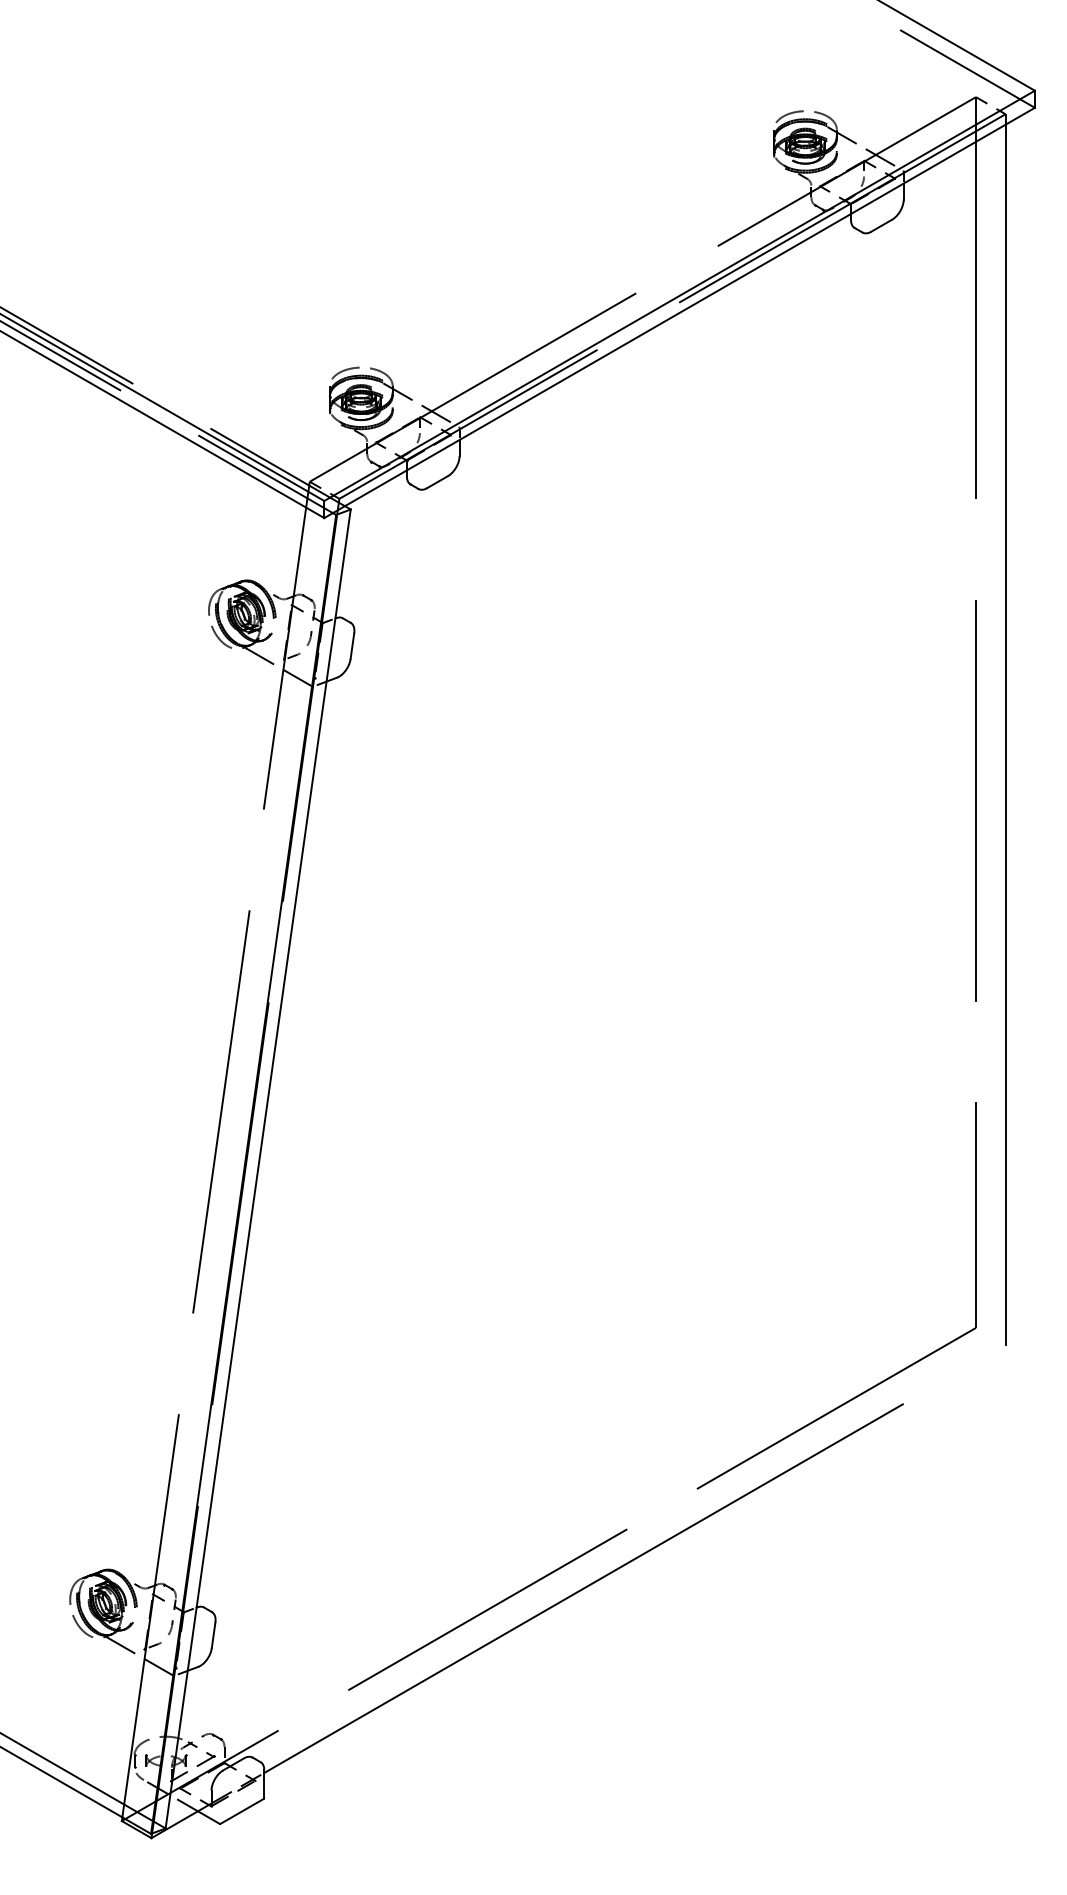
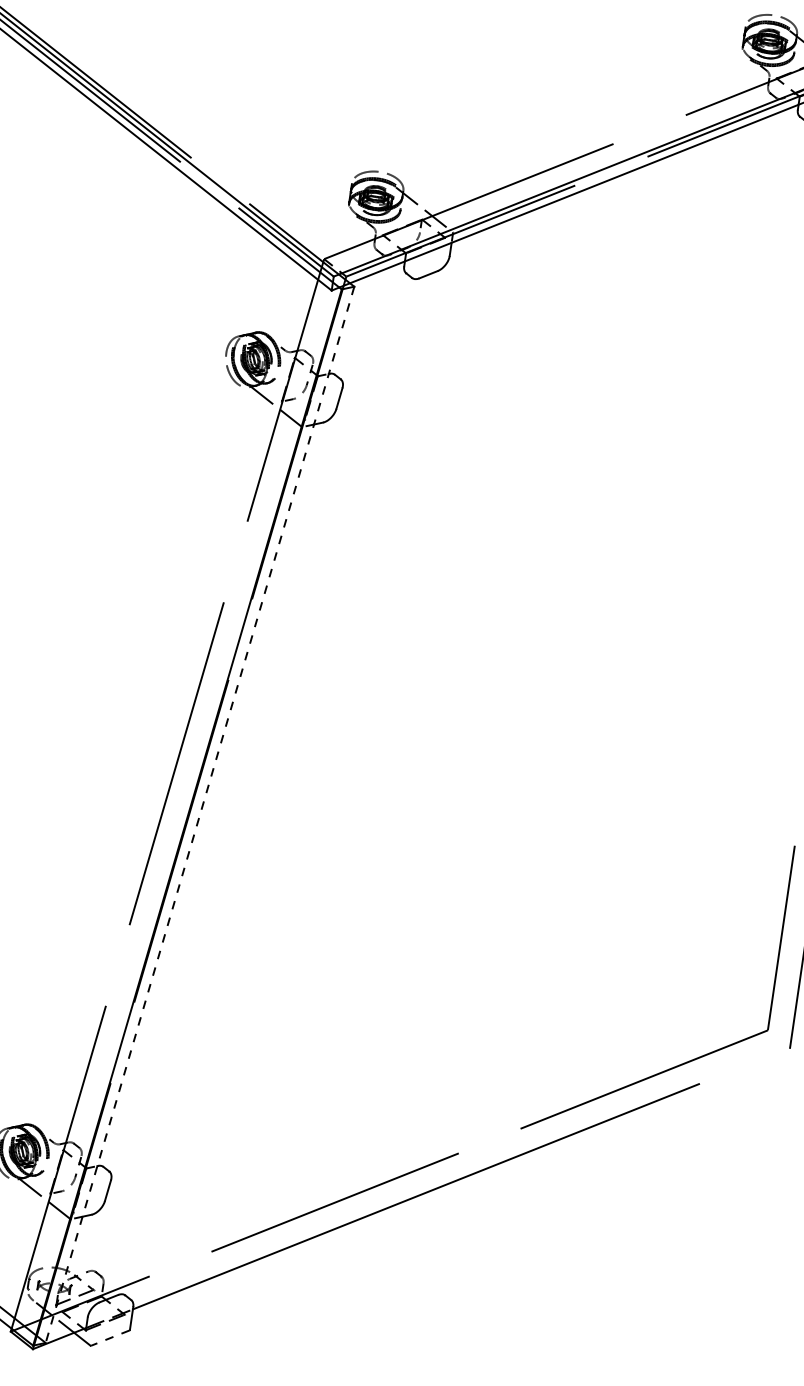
line: (258, 1168) -> (200, 814), solid -> dashed
line: (242, 1811) -> (110, 1338), solid -> dashed

